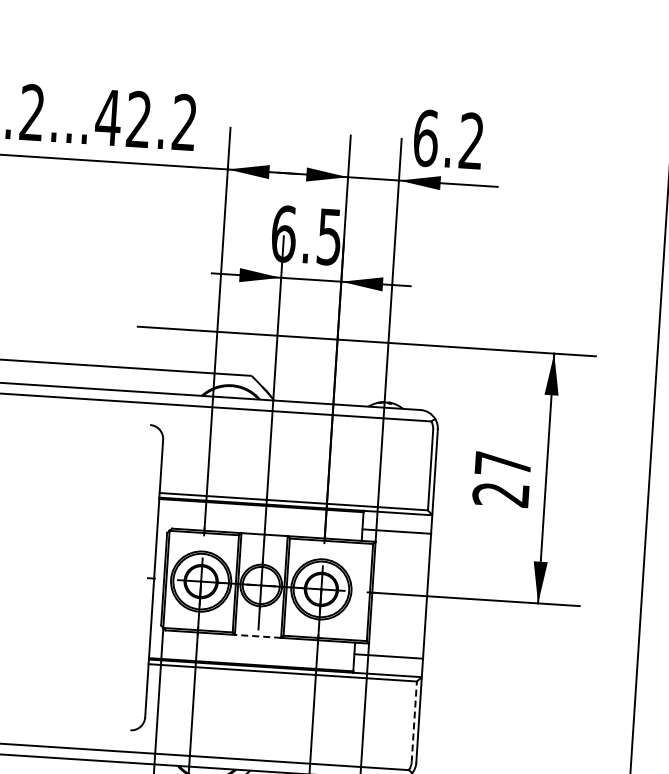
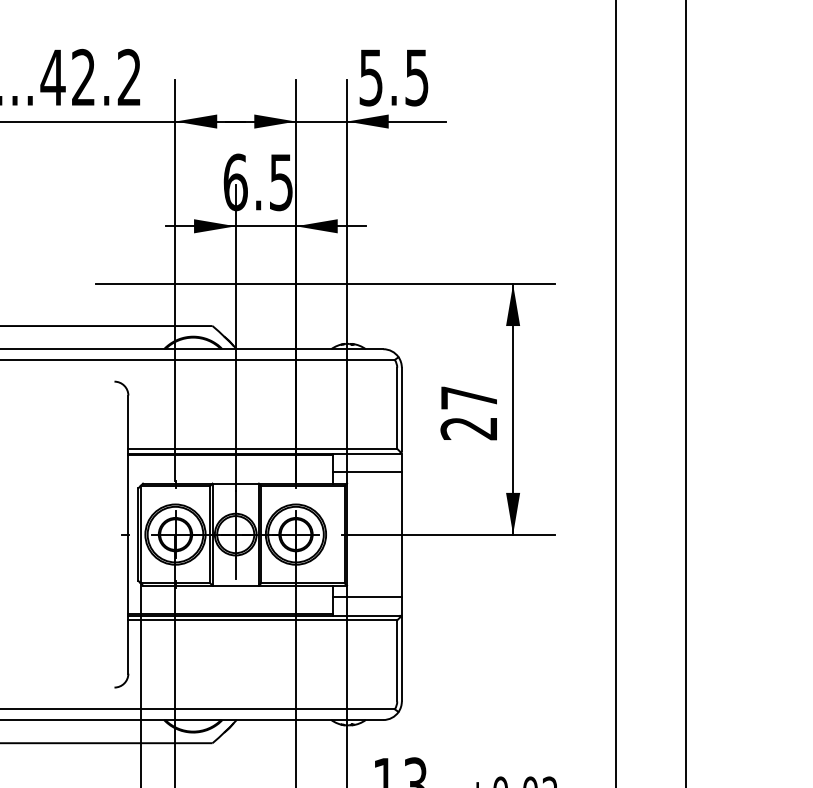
text: (448, 139) -> (393, 77), 6.2 -> 5.5
line: (257, 636) -> (235, 585), dashed -> solid
line: (414, 721) -> (397, 660), dashed -> solid

